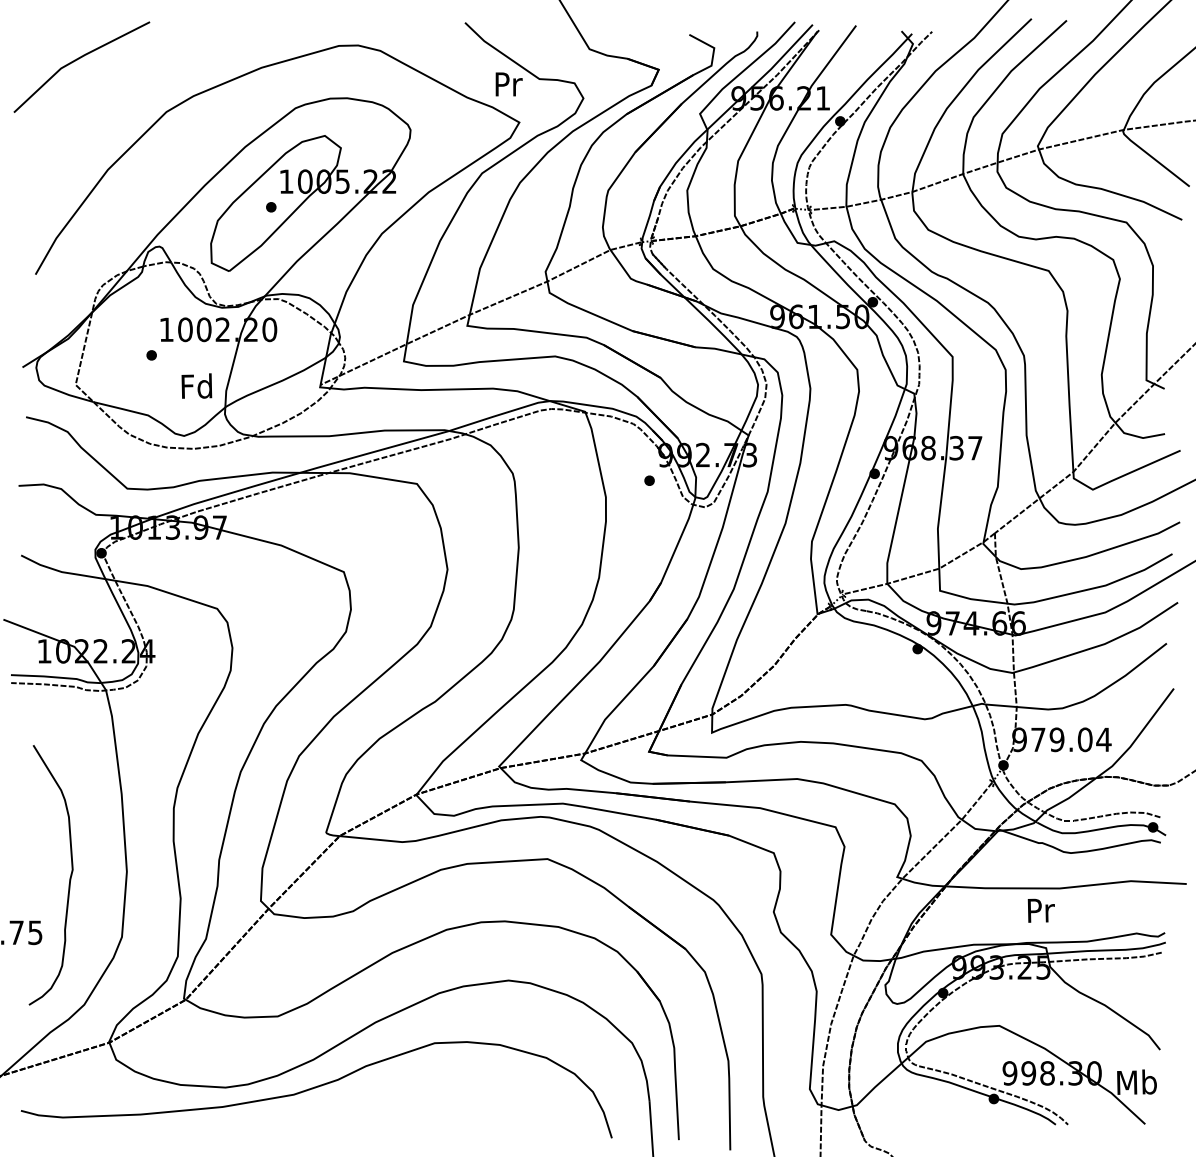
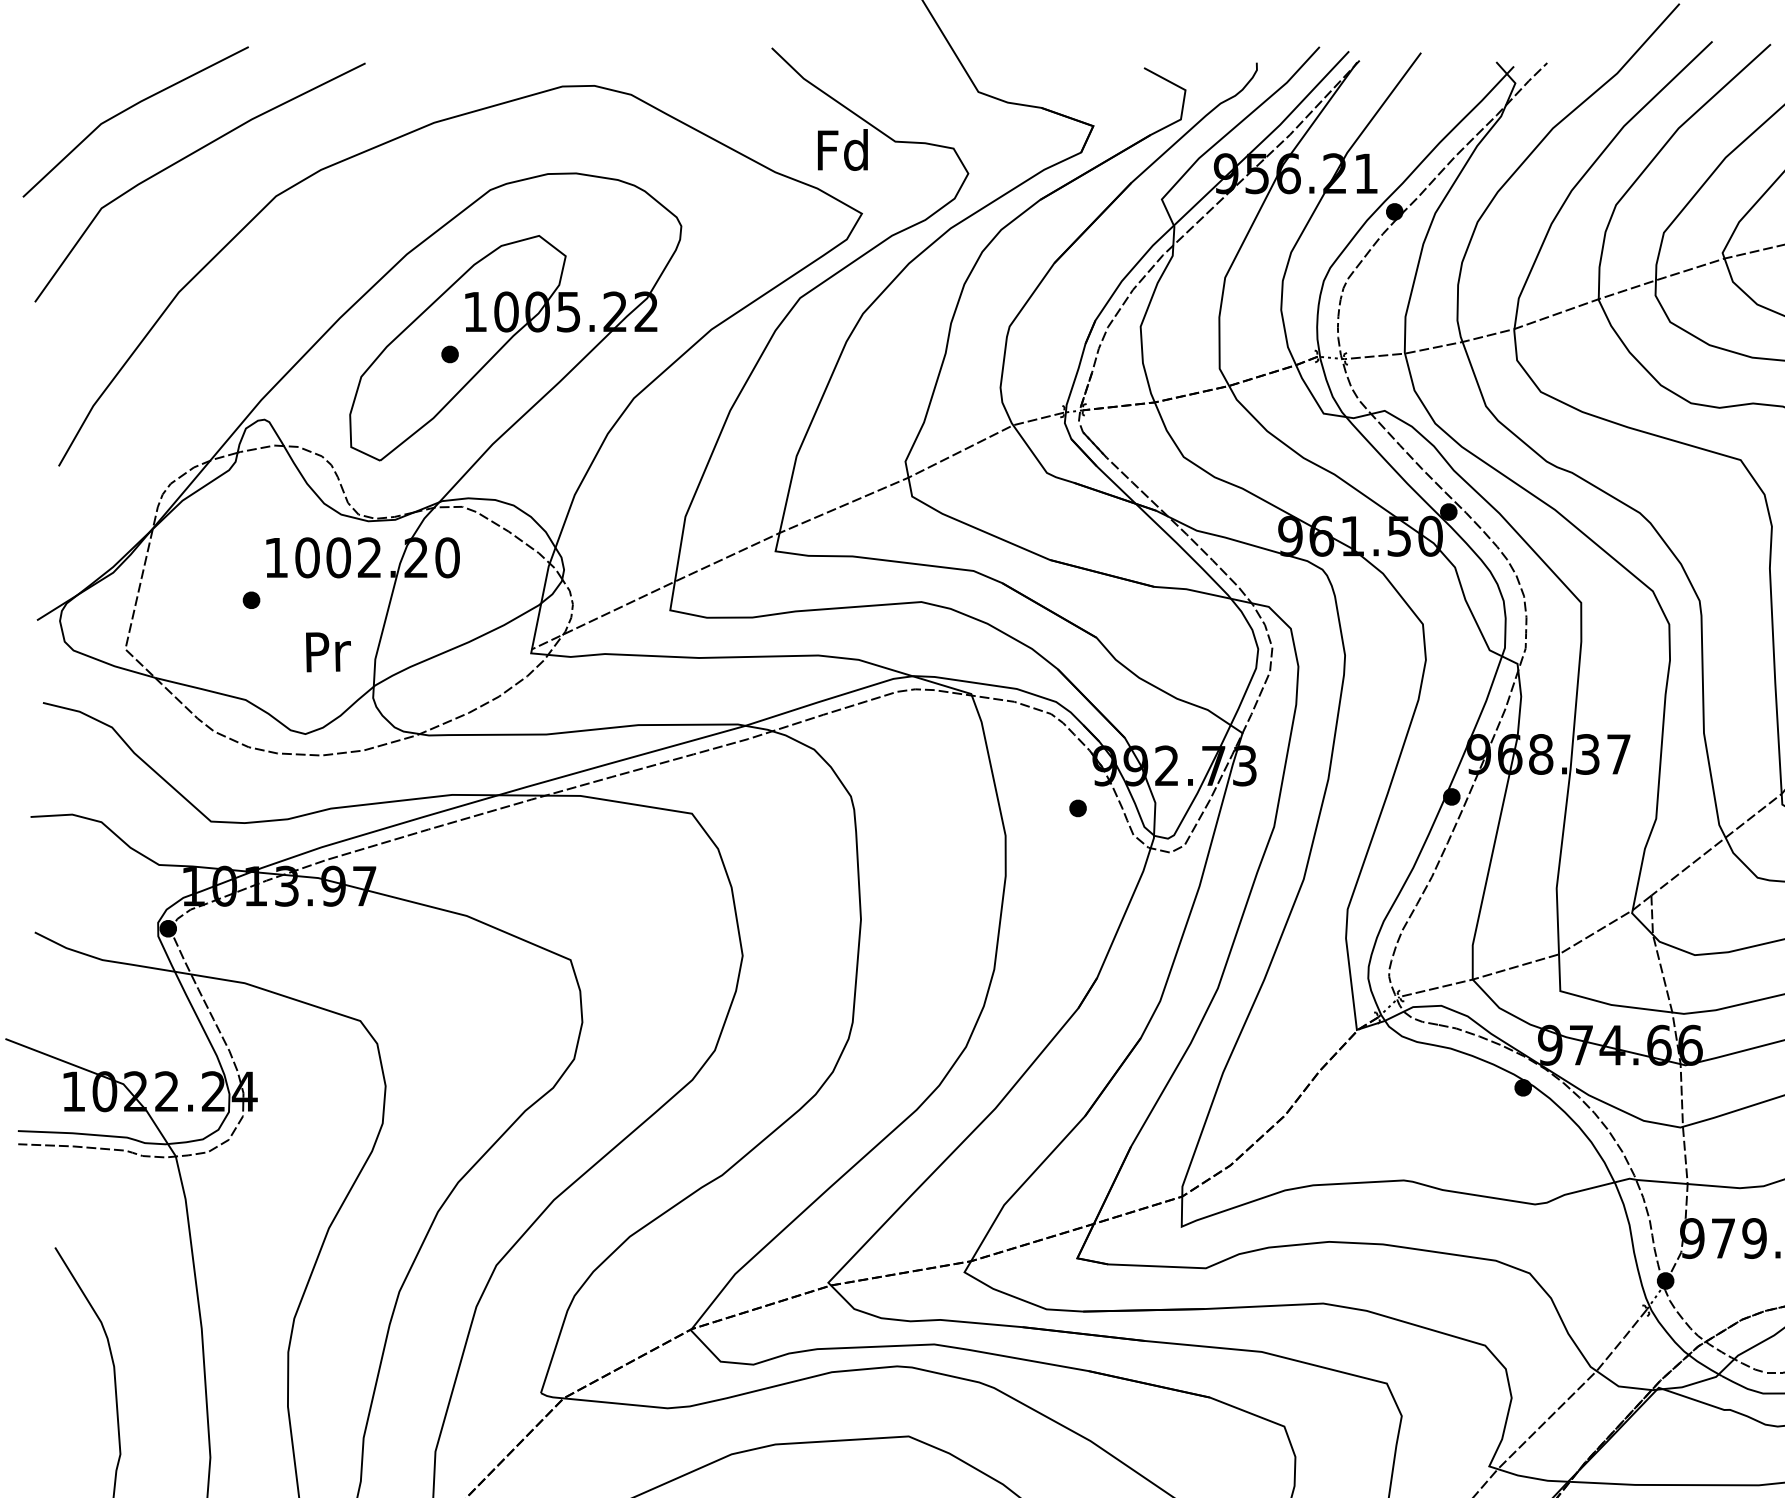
text: (507, 83) -> (842, 148), Pr -> Fd
line: (112, 89) -> (186, 158), added
text: (196, 385) -> (325, 650), Fd -> Pr

